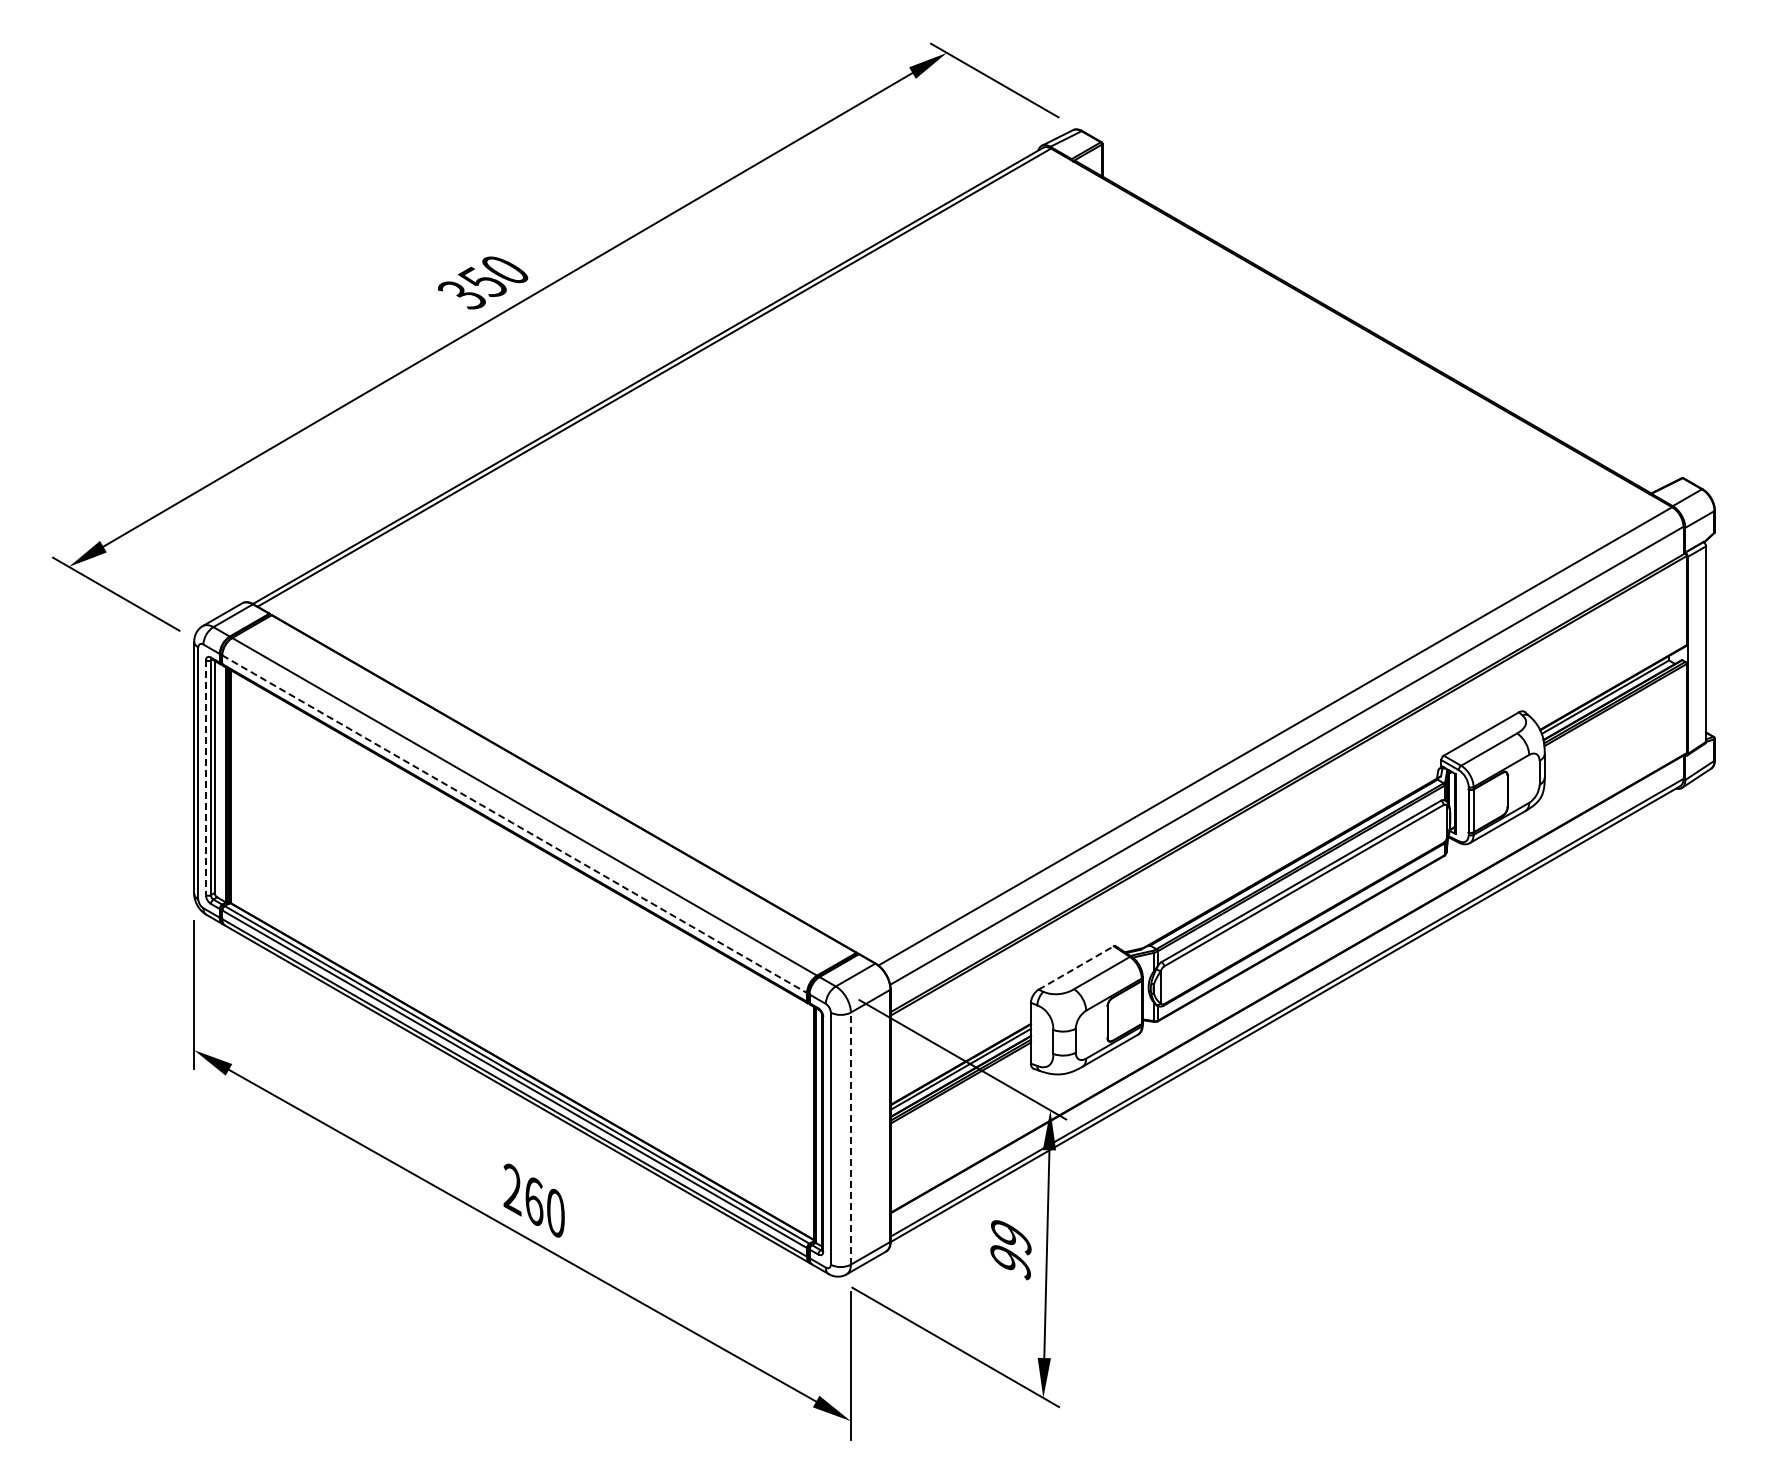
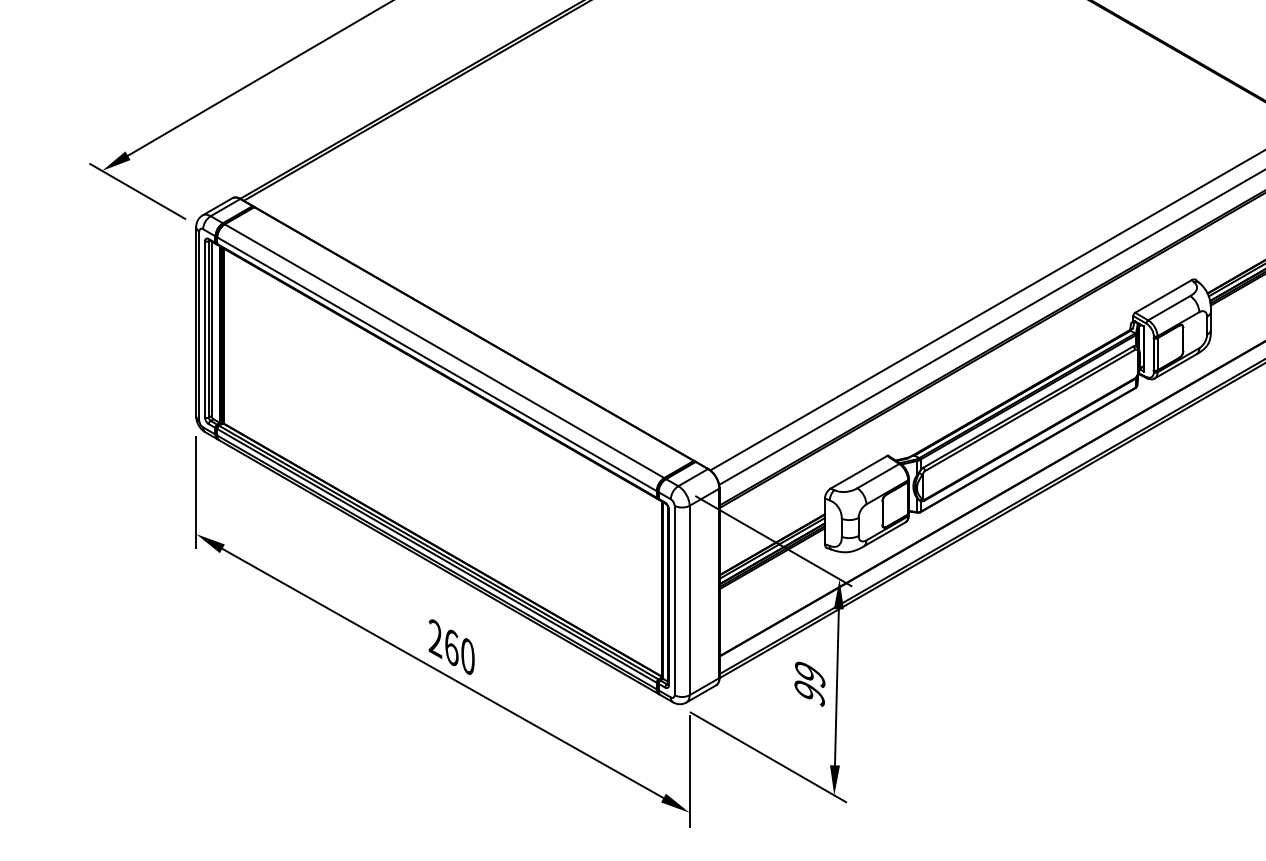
line: (205, 778) -> (204, 329), dashed -> solid
line: (514, 824) -> (436, 364), dashed -> solid
line: (1076, 967) -> (859, 471), dashed -> solid
line: (850, 1138) -> (689, 600), dashed -> solid

